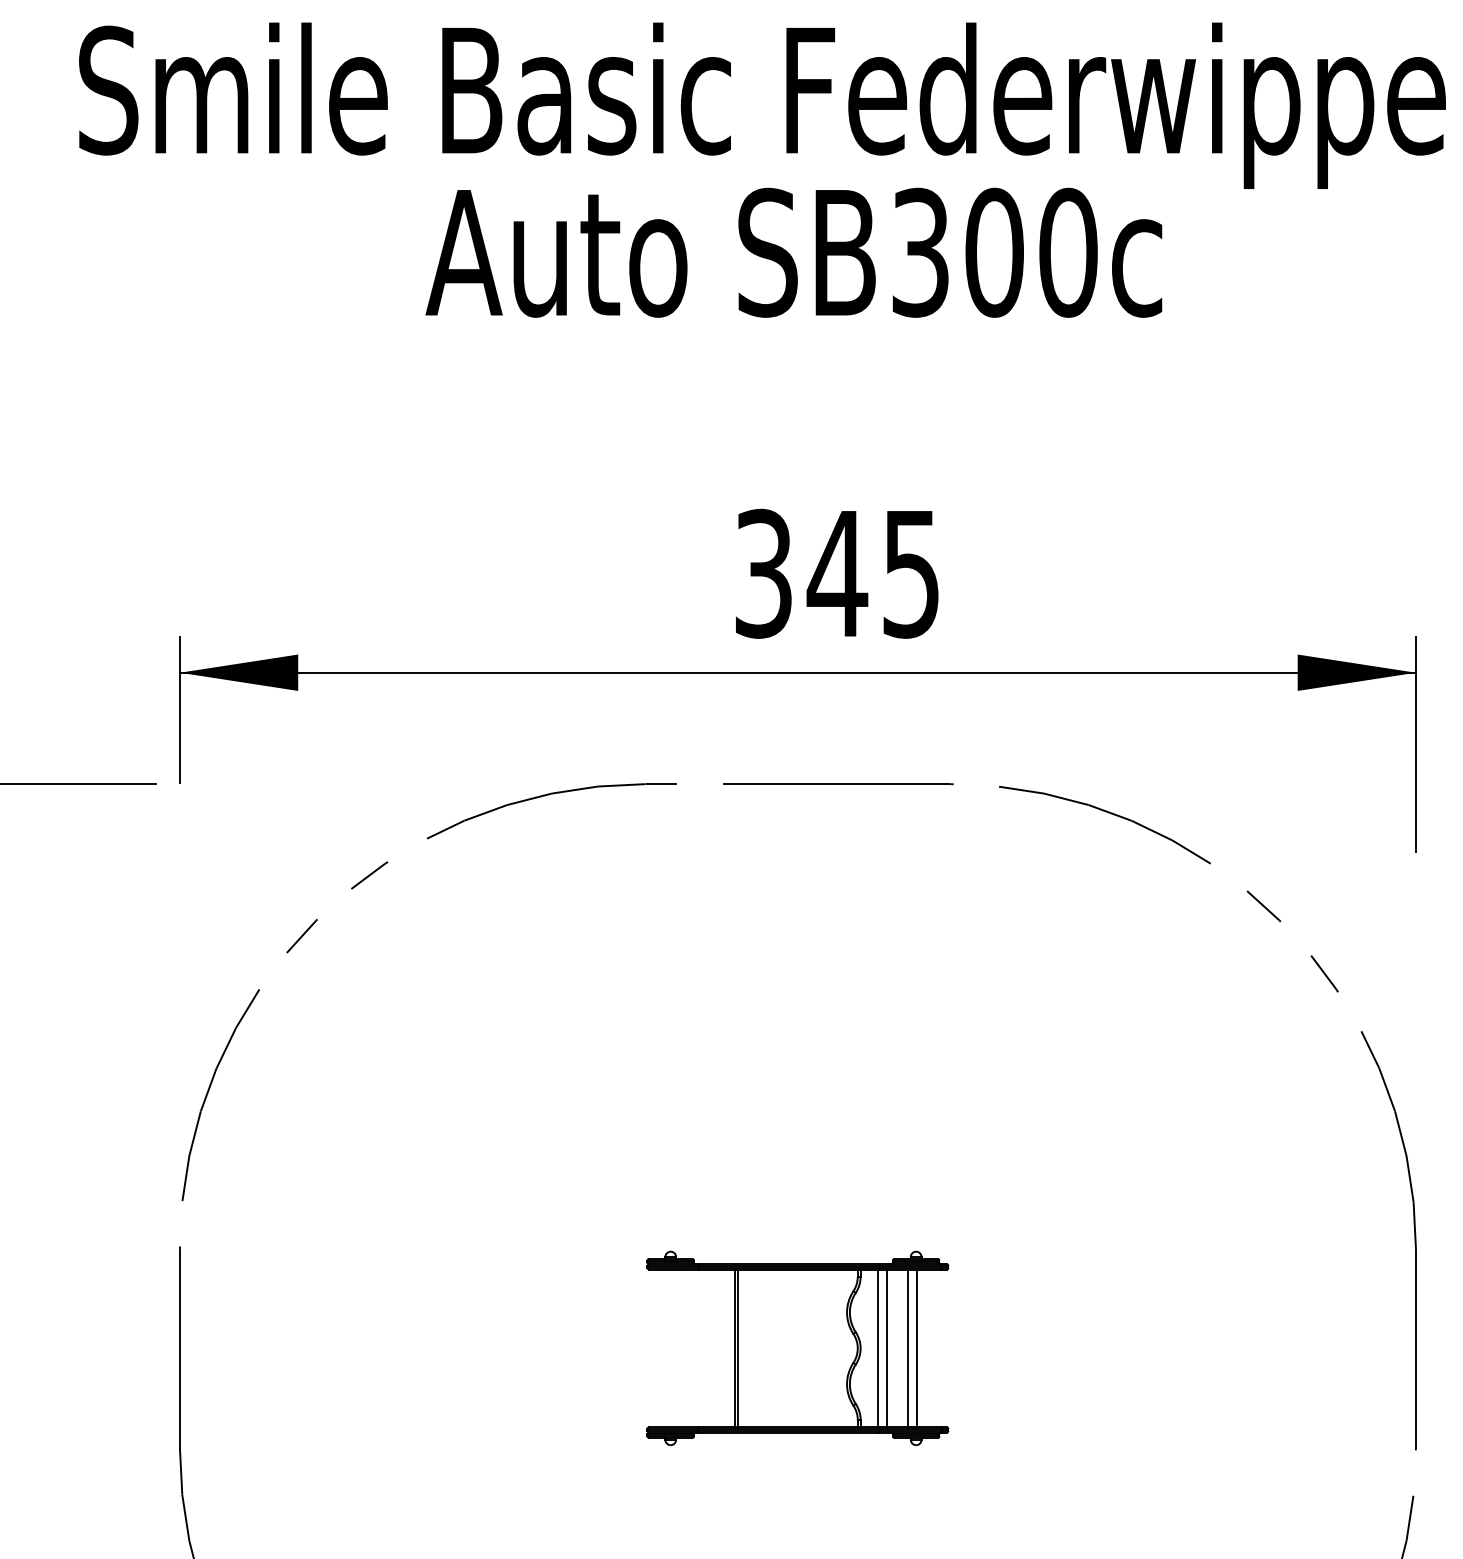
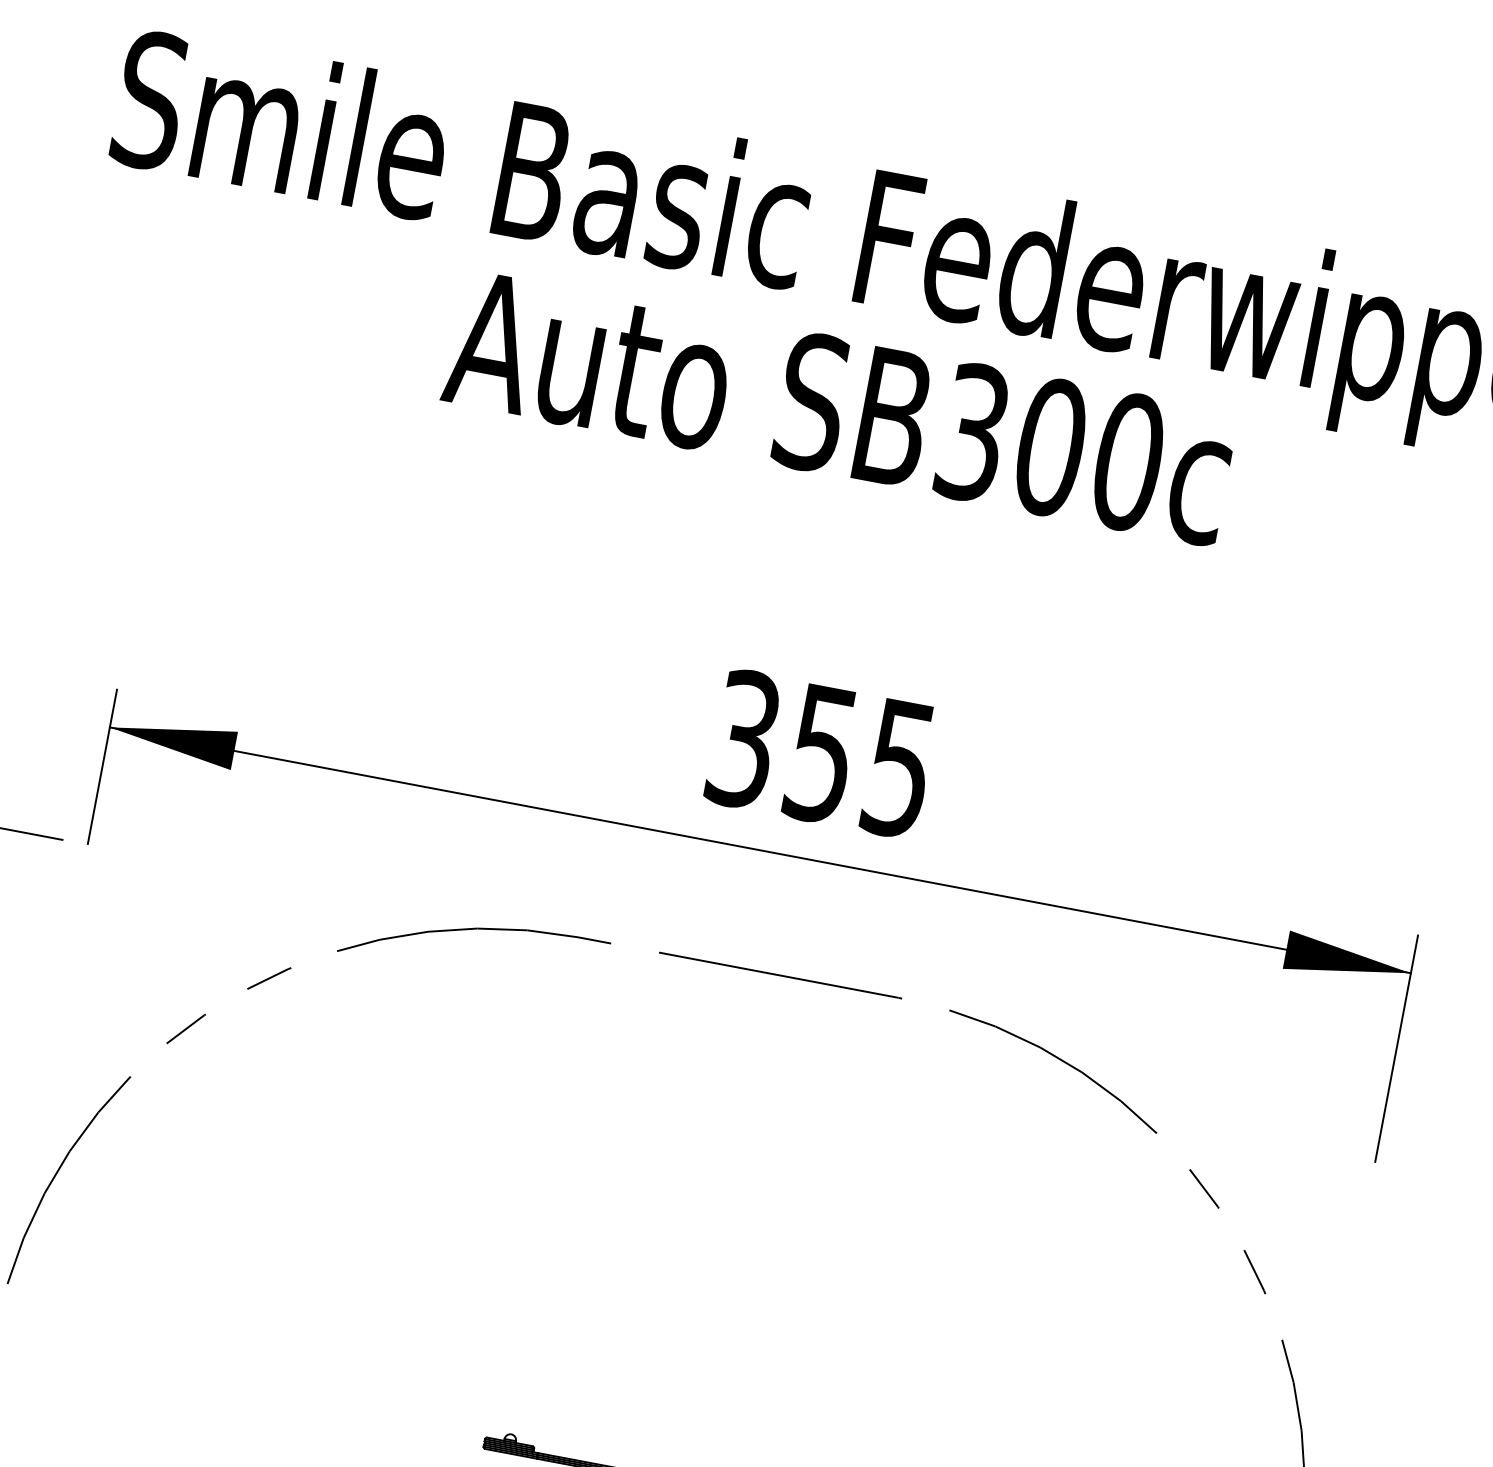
text: (837, 574) -> (821, 754), 345 -> 355

